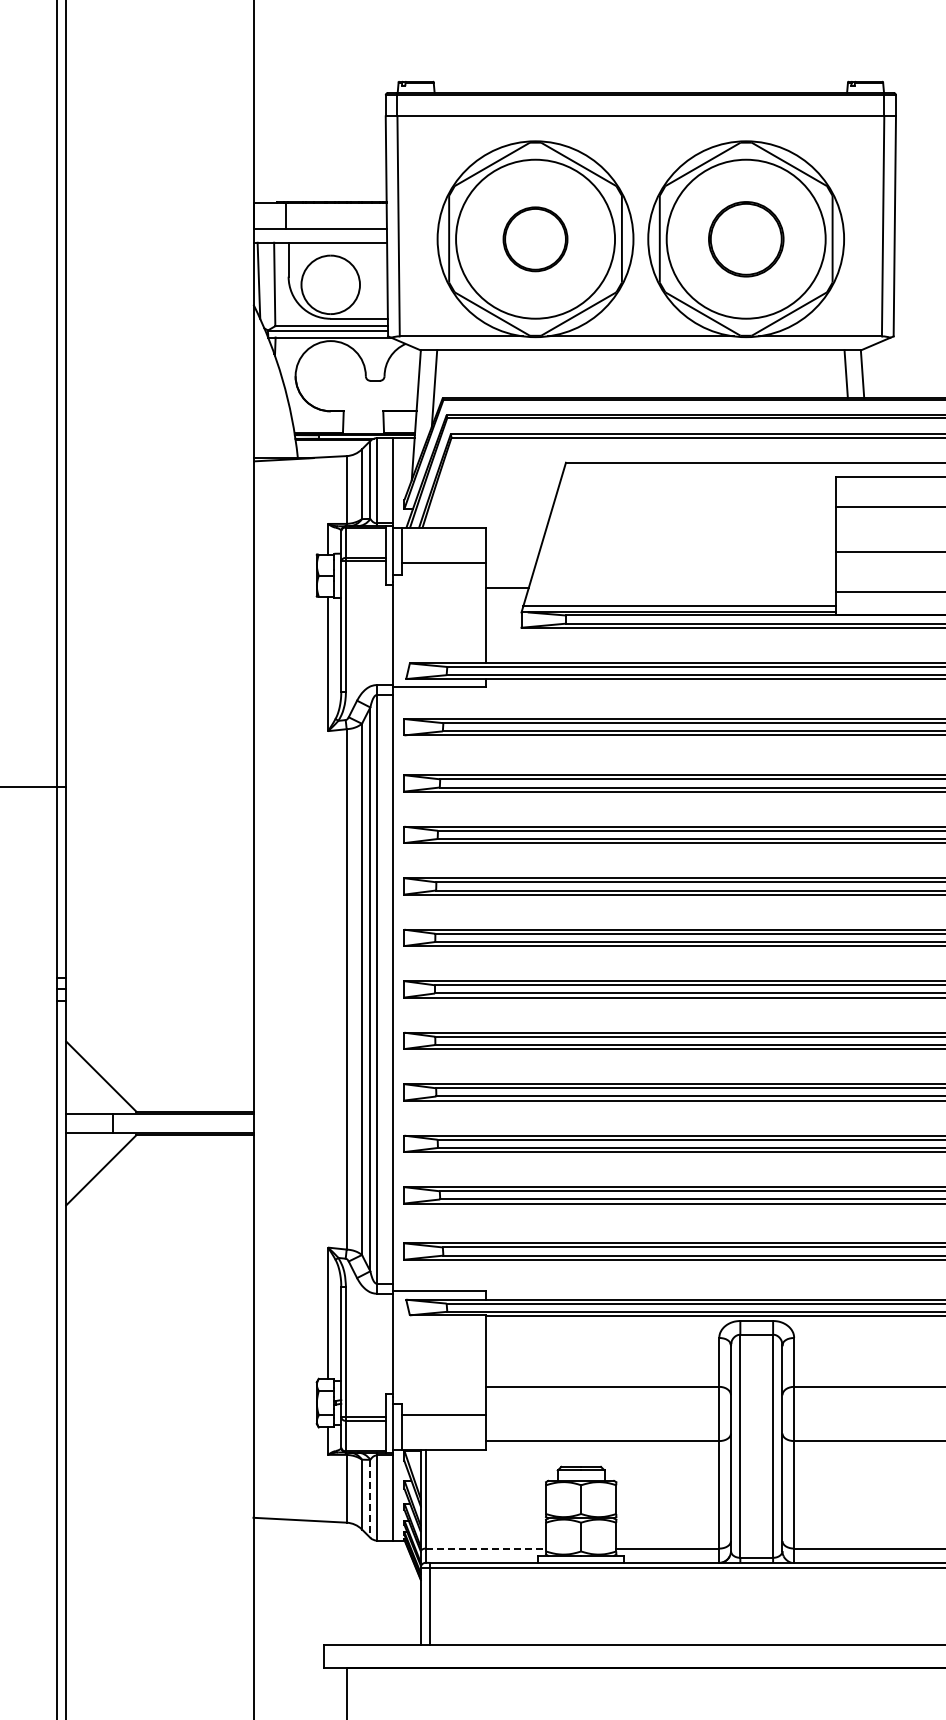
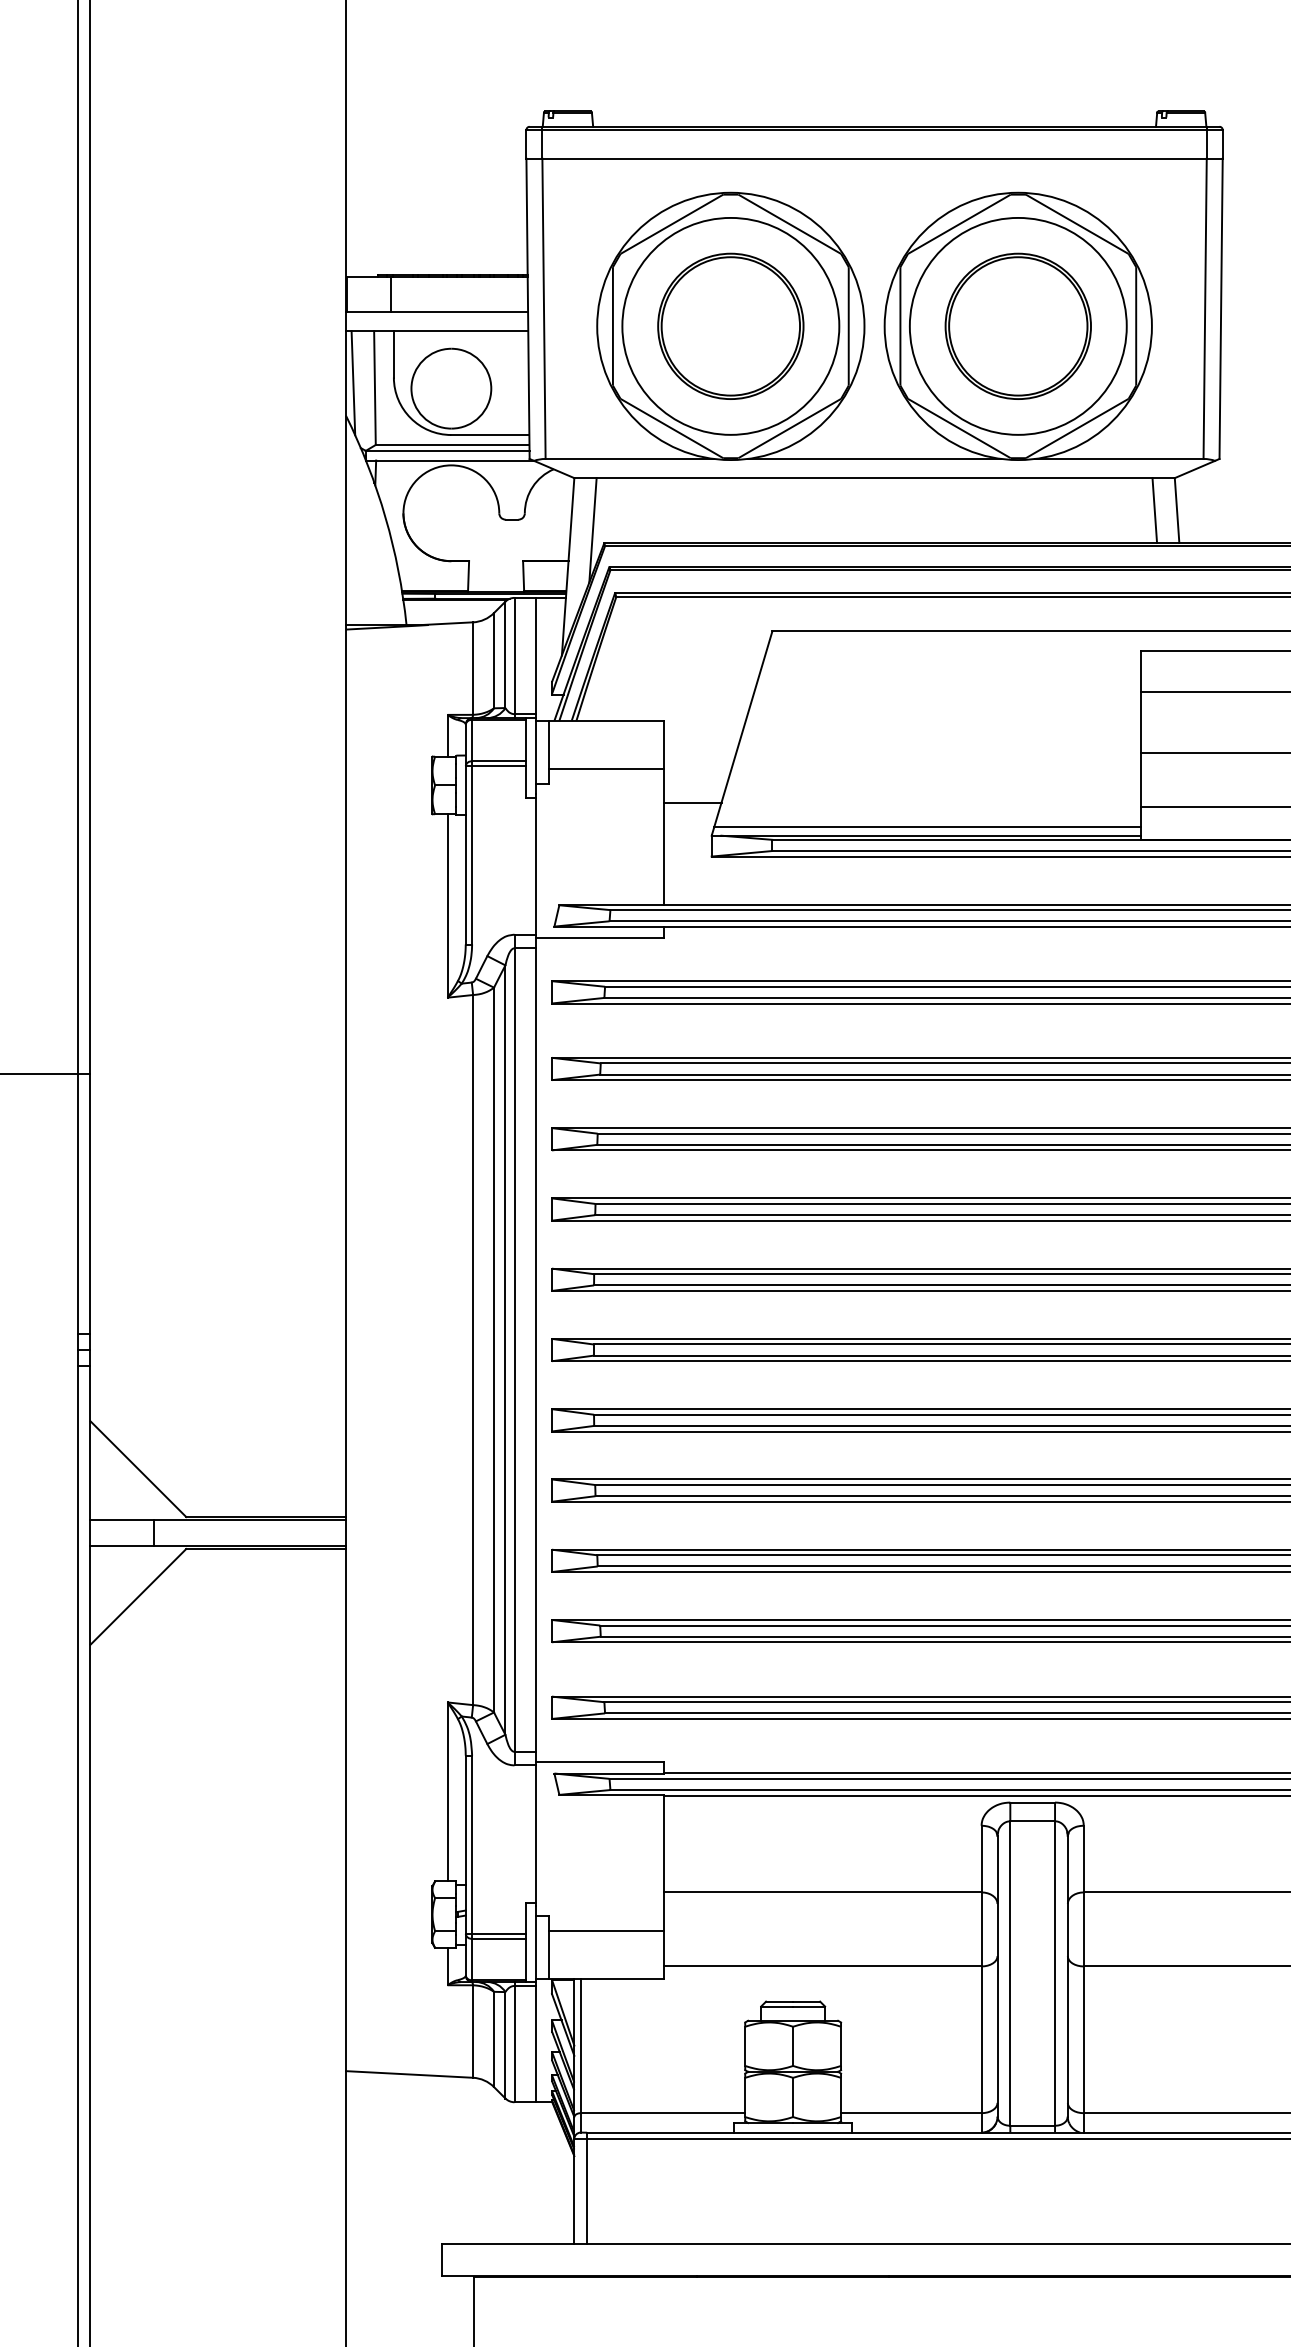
part: (535, 239) -> (730, 326), size x1.67
part: (746, 239) -> (1018, 326), size x1.43
line: (370, 1498) -> (505, 2044), dashed -> solid
line: (486, 1548) -> (663, 2113), dashed -> solid

